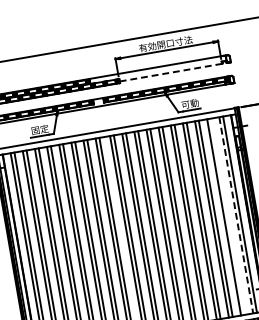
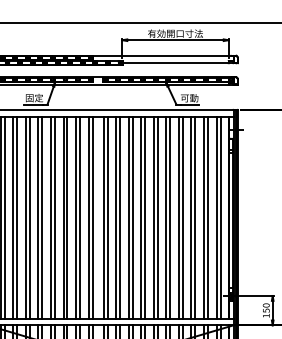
line: (173, 72) -> (178, 63), dashed -> solid
line: (236, 215) -> (216, 218), dashed -> solid
line: (227, 216) -> (207, 217), added

